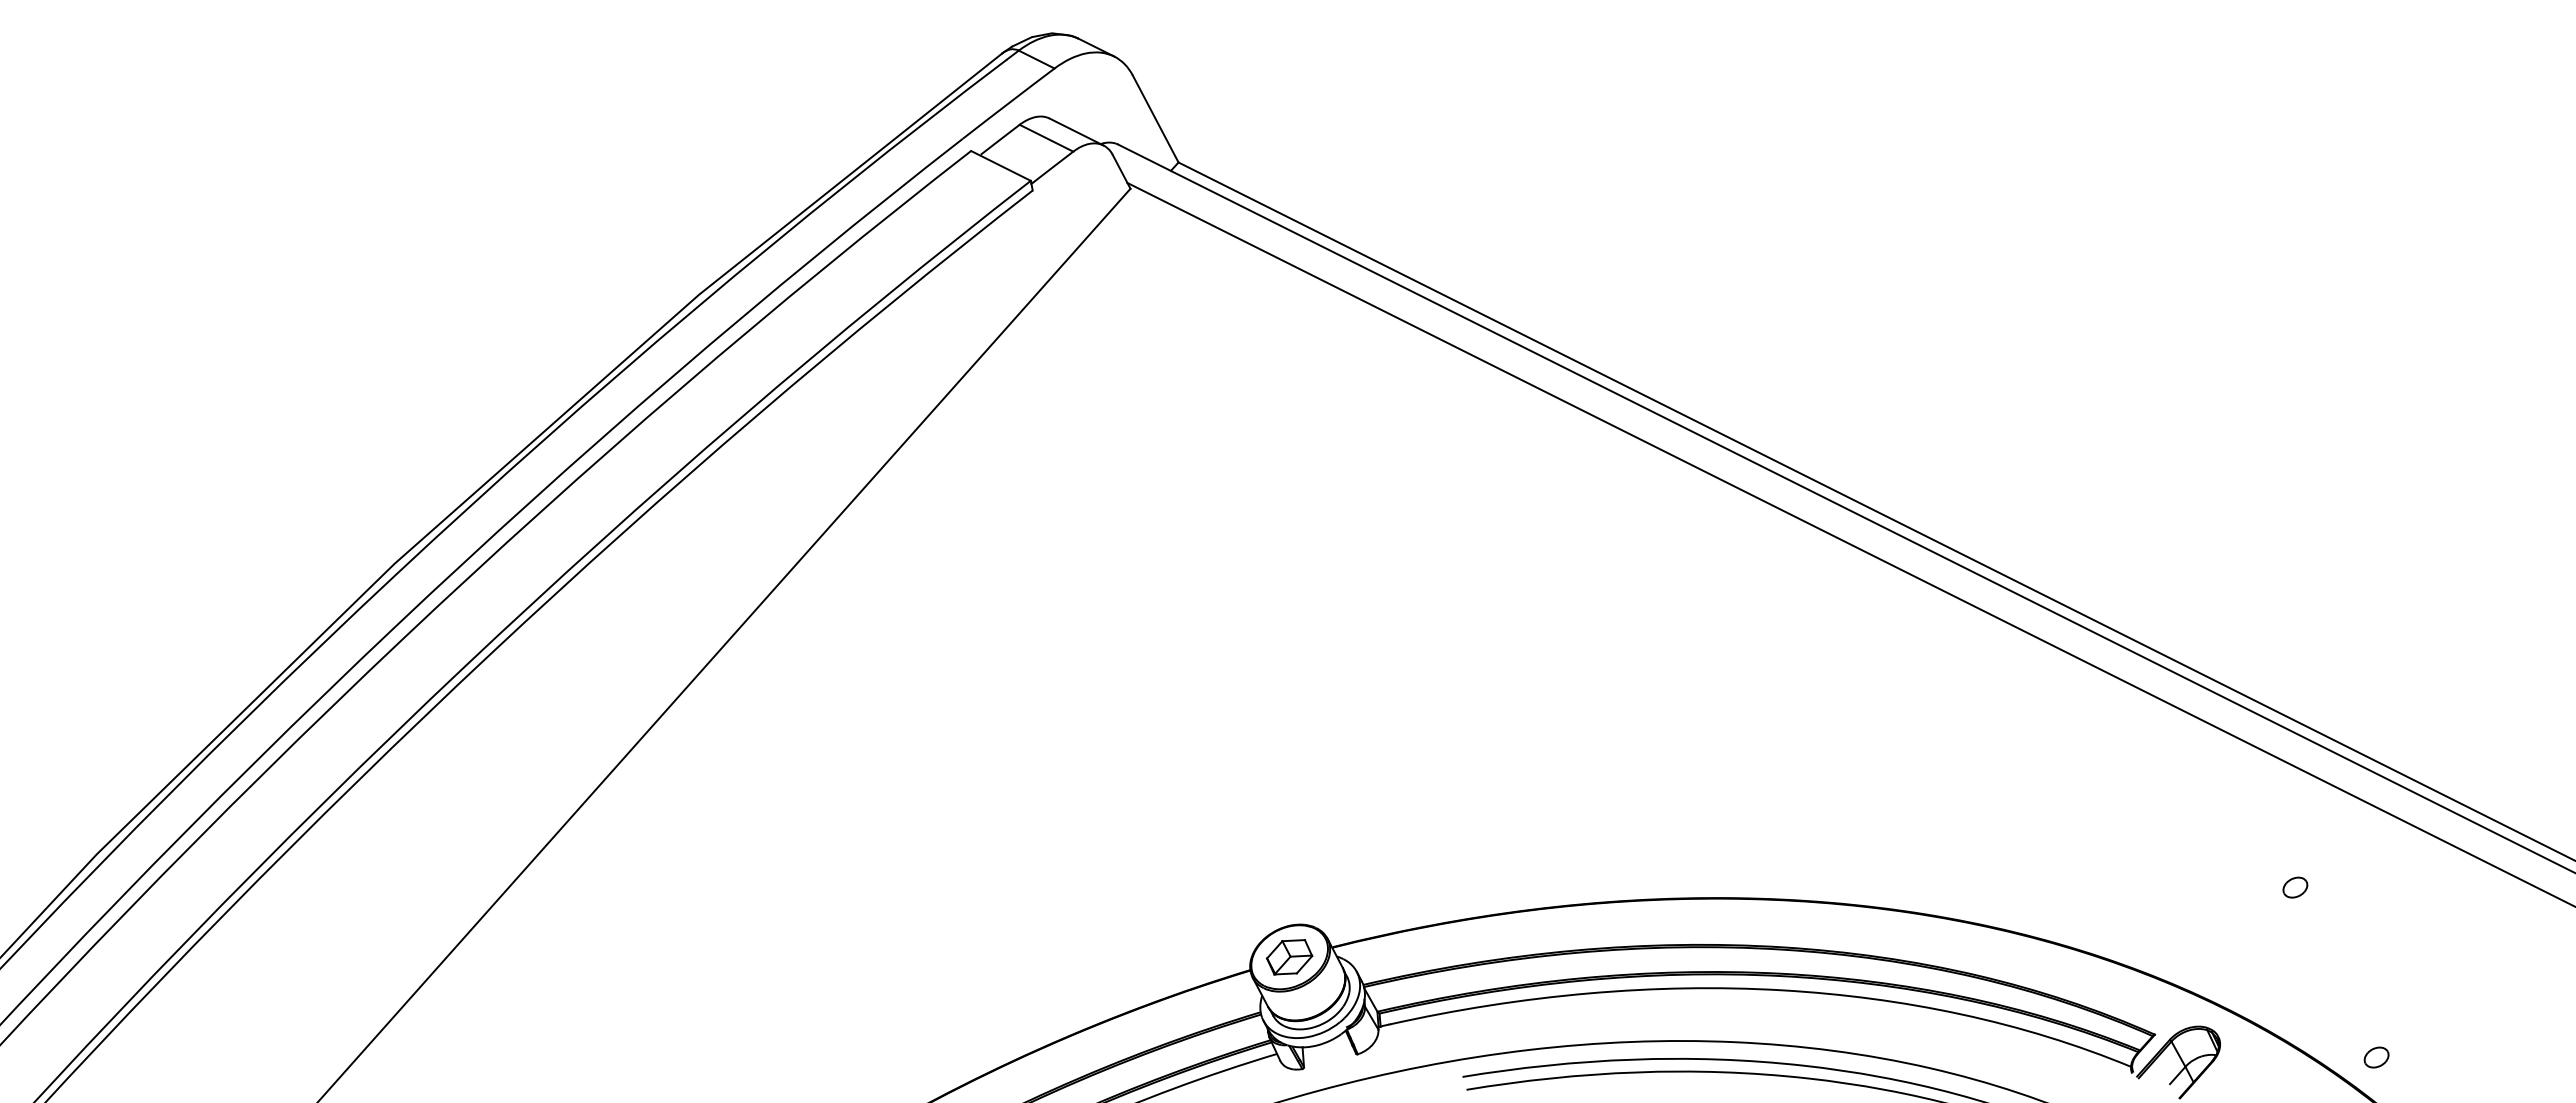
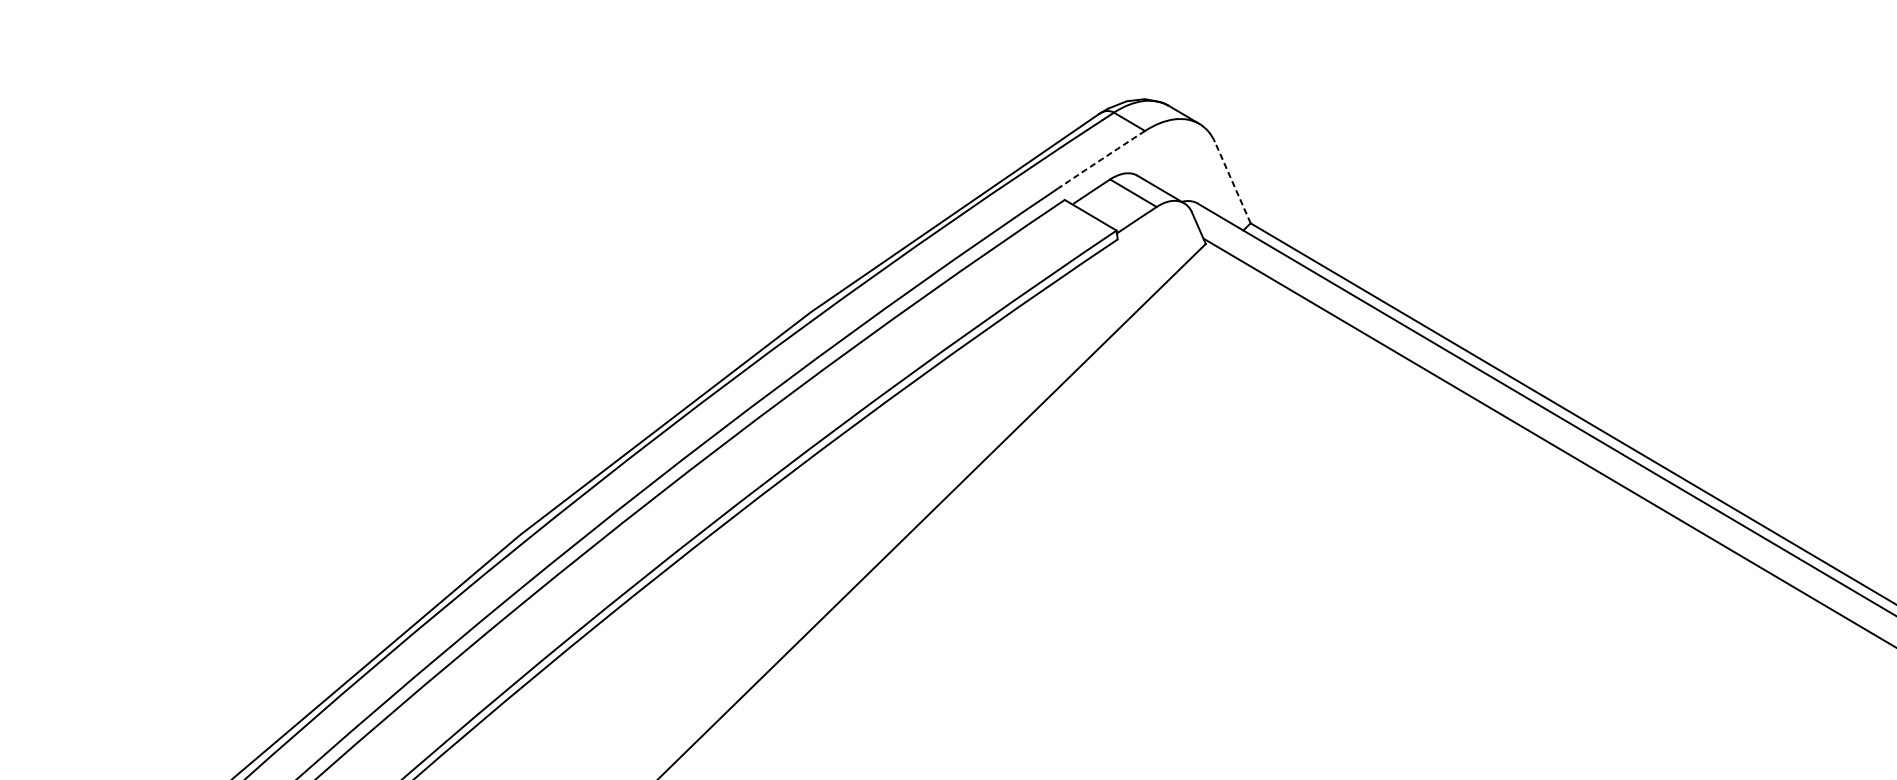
arc: (1008, 103) -> (1101, 159), solid -> dashed
line: (1155, 118) -> (1232, 182), solid -> dashed

